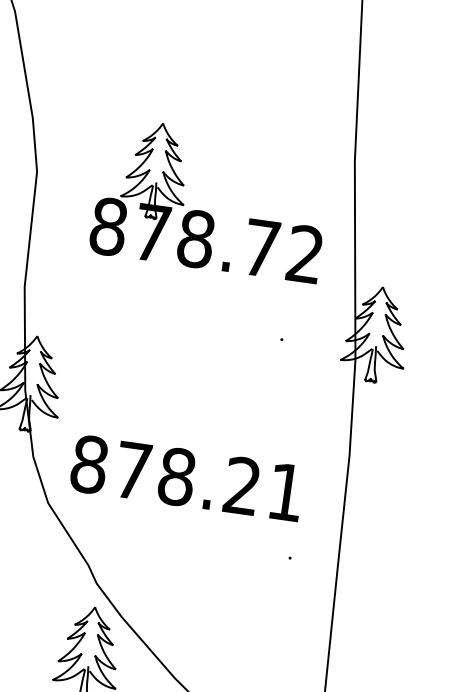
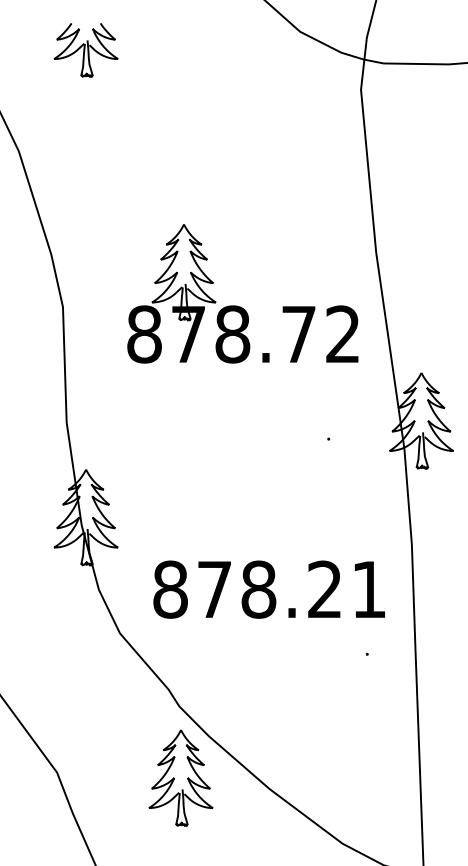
part: (204, 211) -> (237, 305), moved
text: (186, 478) -> (268, 589), moved

